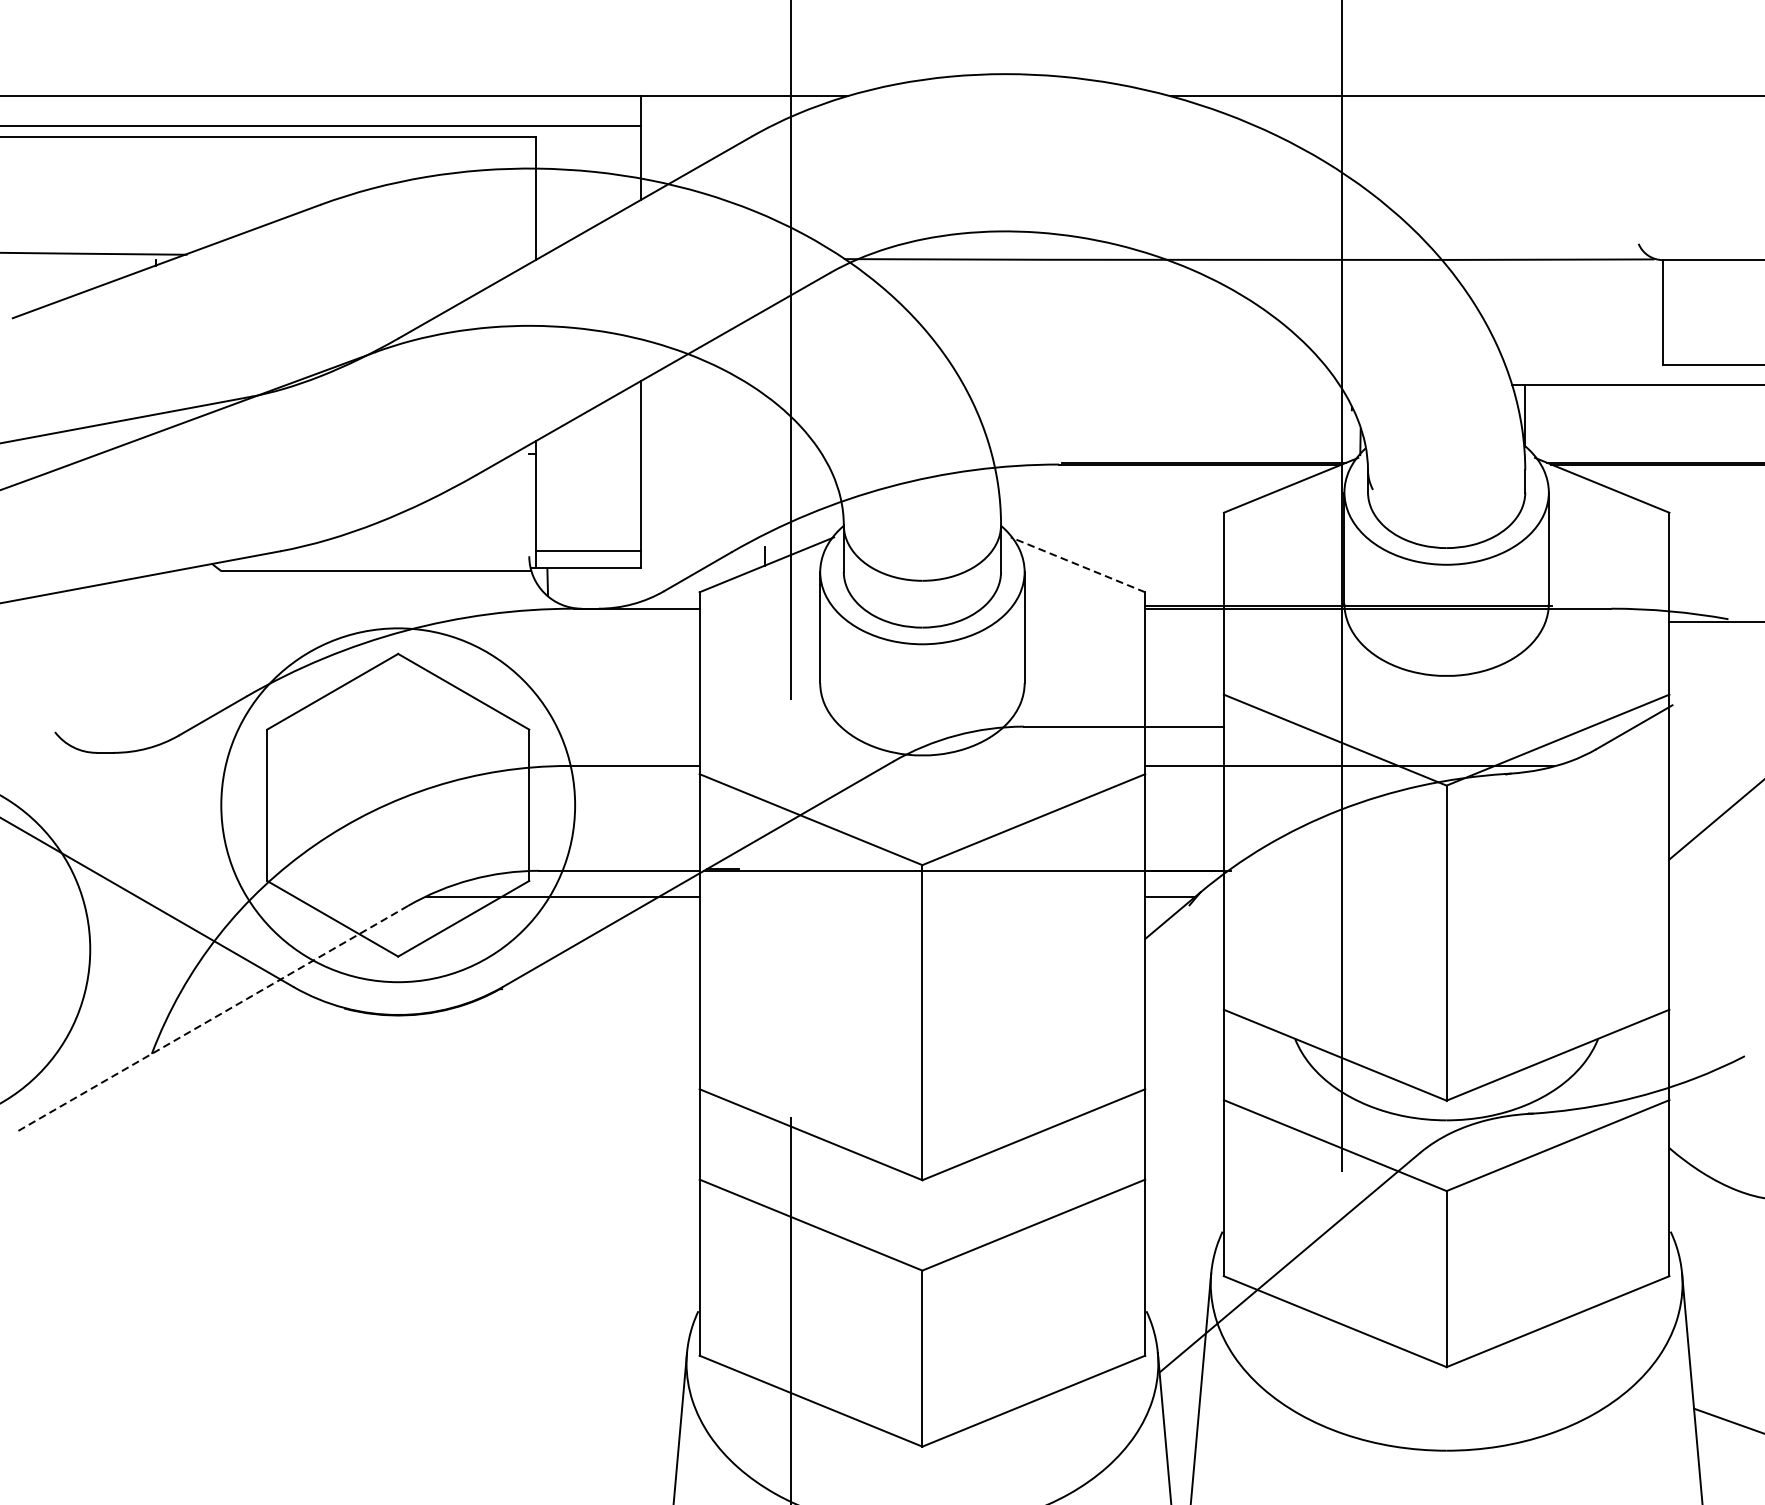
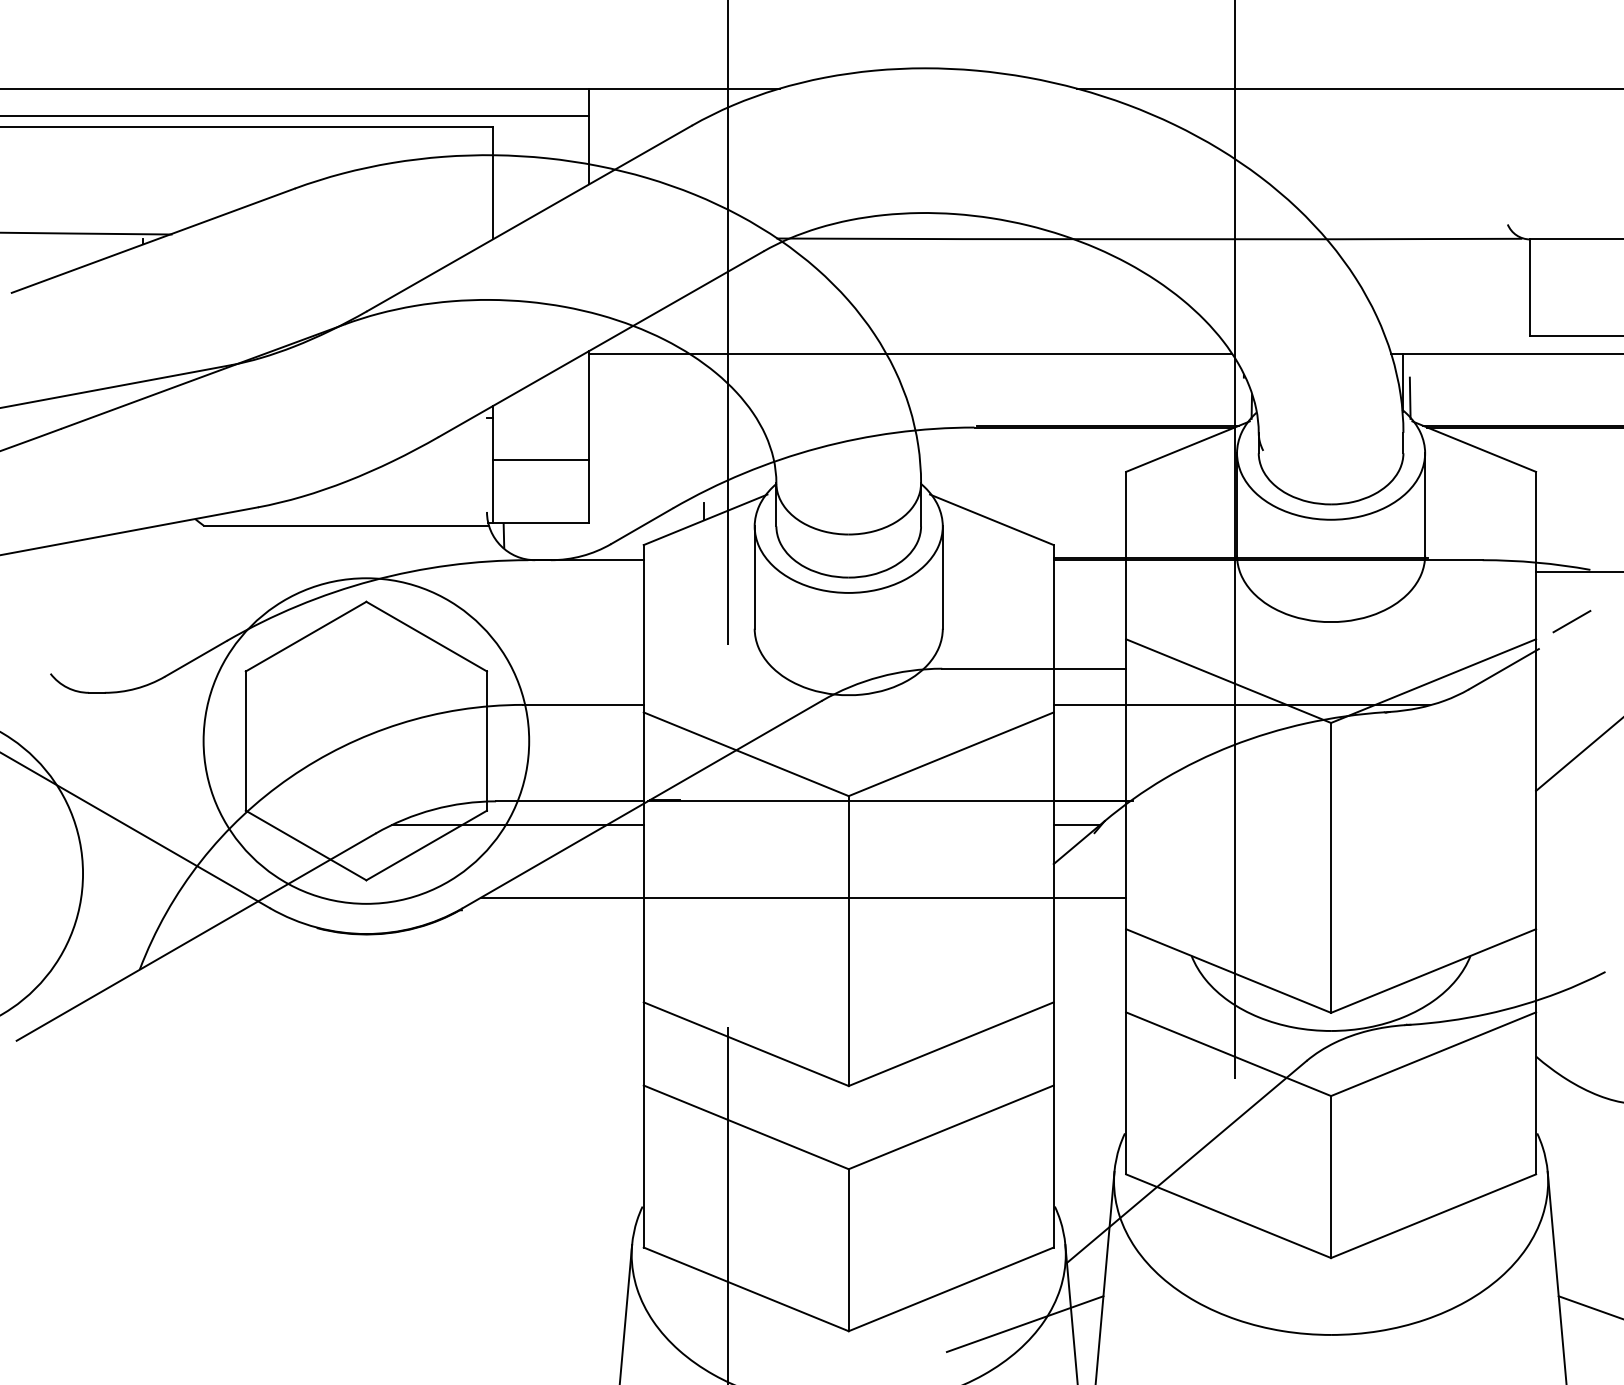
line: (989, 384) -> (910, 353), added
line: (1531, 431) -> (1409, 397), added
line: (588, 551) -> (541, 460), moved
line: (1077, 564) -> (991, 519), dashed -> solid
line: (1707, 675) -> (1571, 621), added
line: (873, 975) -> (803, 897), added
line: (212, 1018) -> (195, 937), dashed -> solid
line: (1113, 1439) -> (1024, 1324), added

